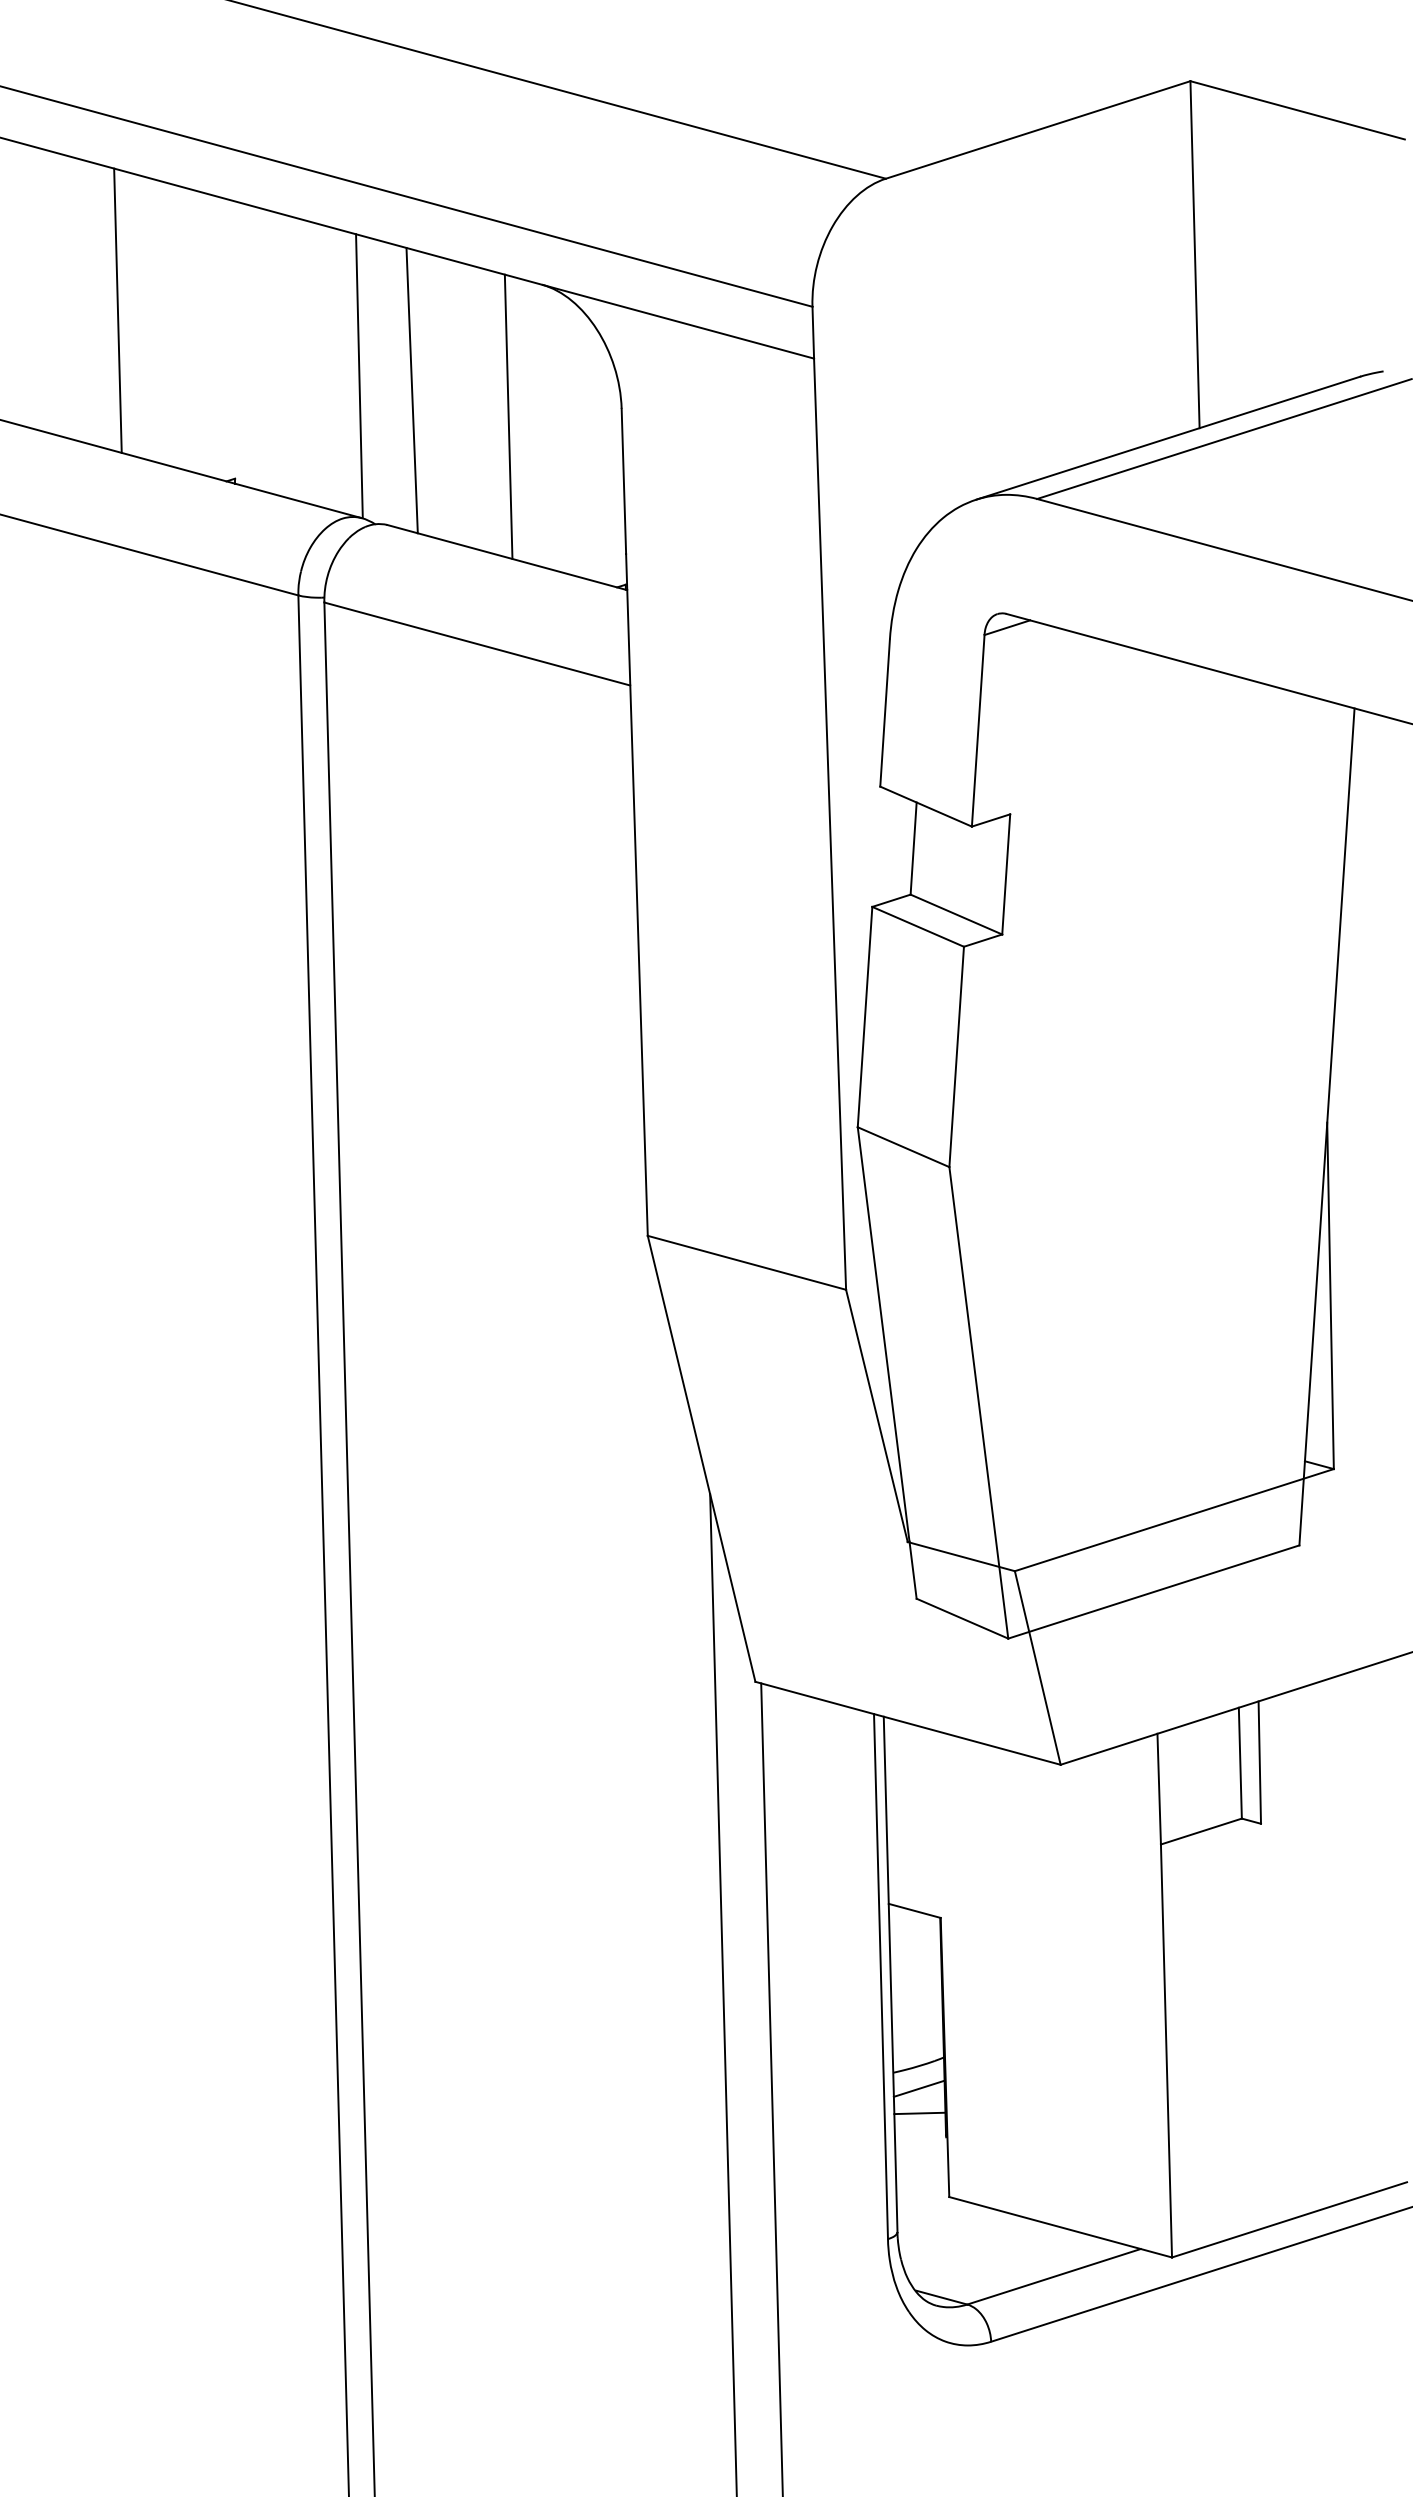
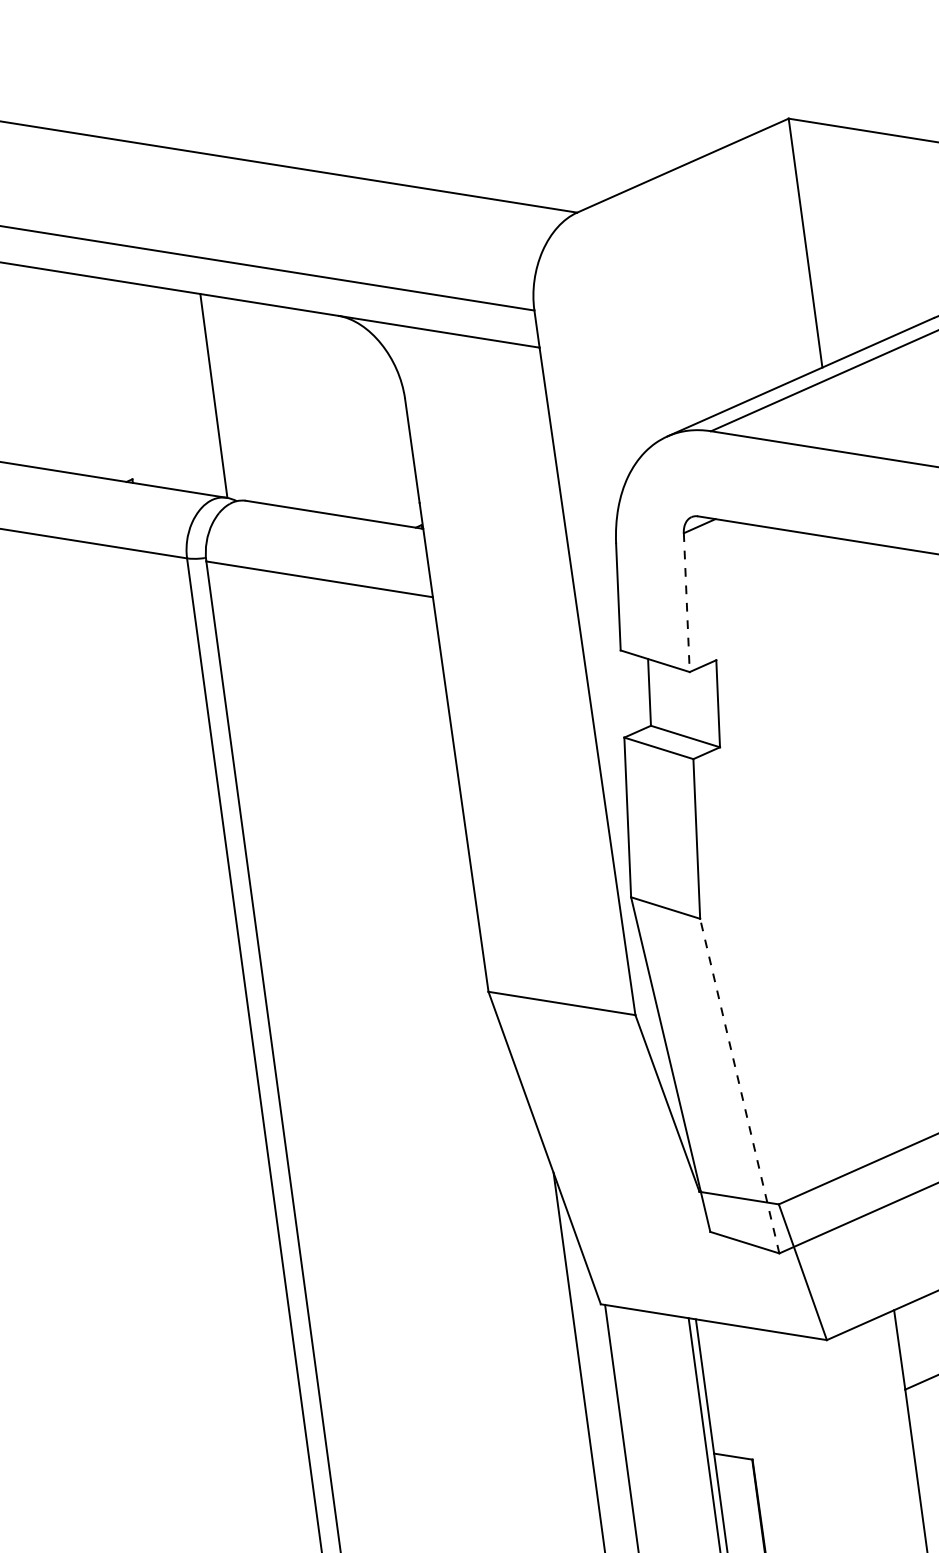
line: (117, 310) -> (34, 367), removed
line: (411, 390) -> (252, 402), removed
line: (508, 416) -> (324, 413), removed
line: (978, 730) -> (686, 602), solid -> dashed
line: (978, 1402) -> (739, 1085), solid -> dashed

